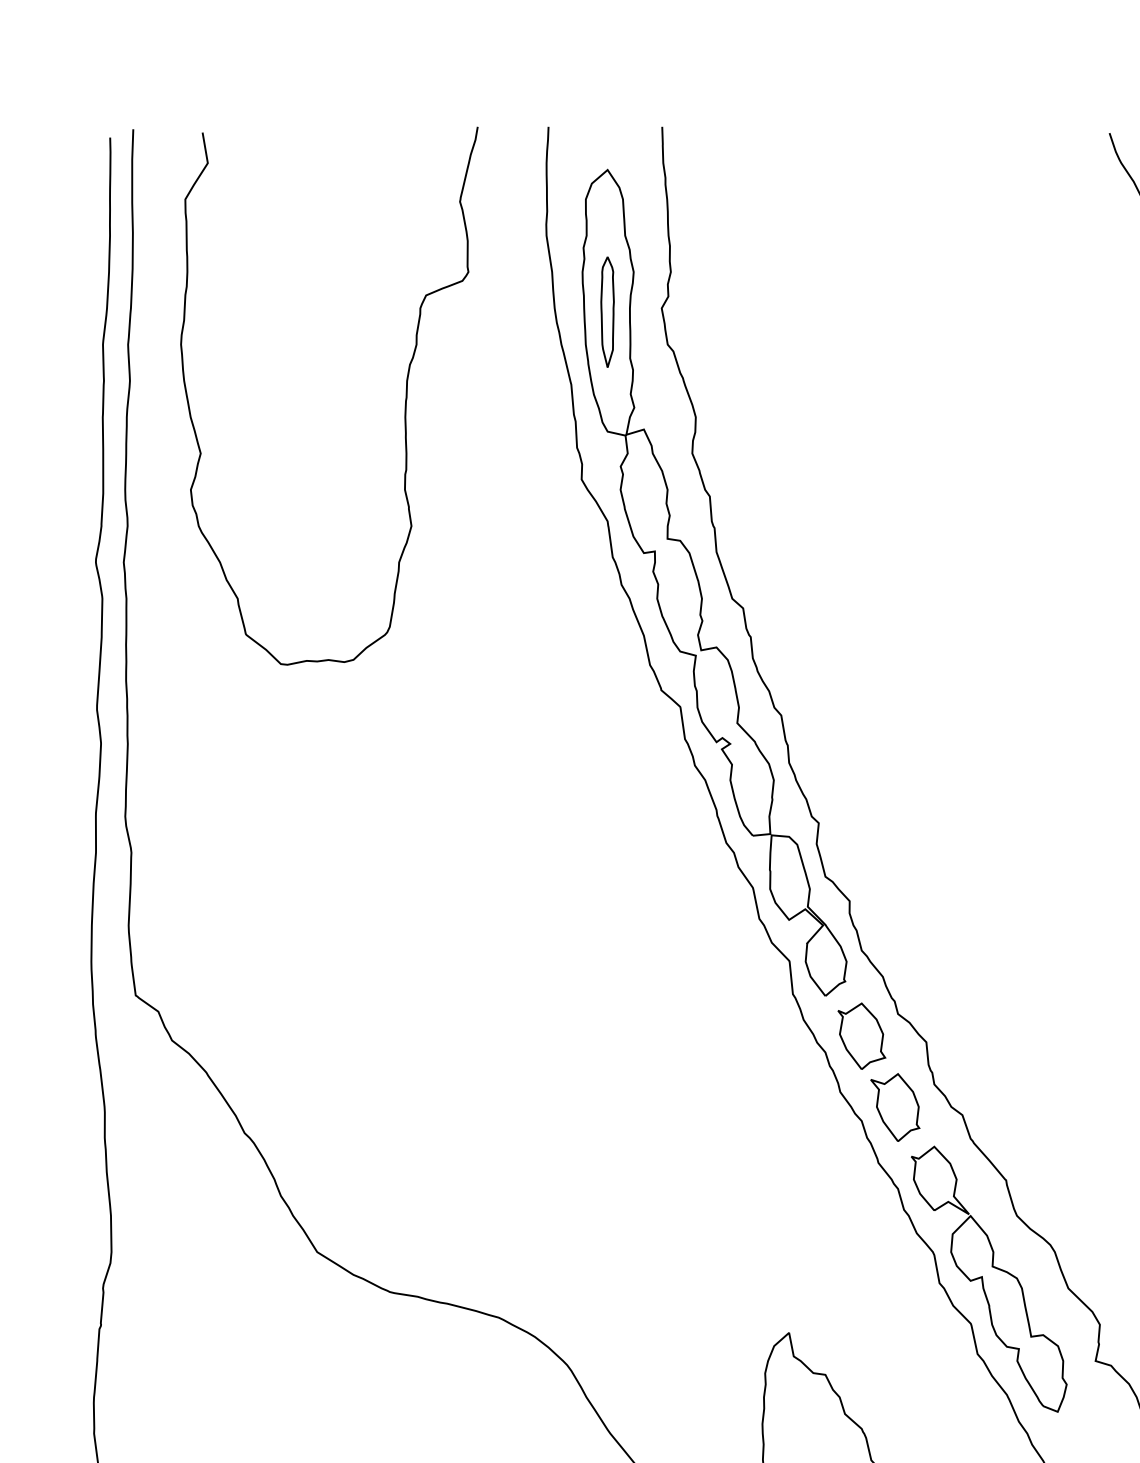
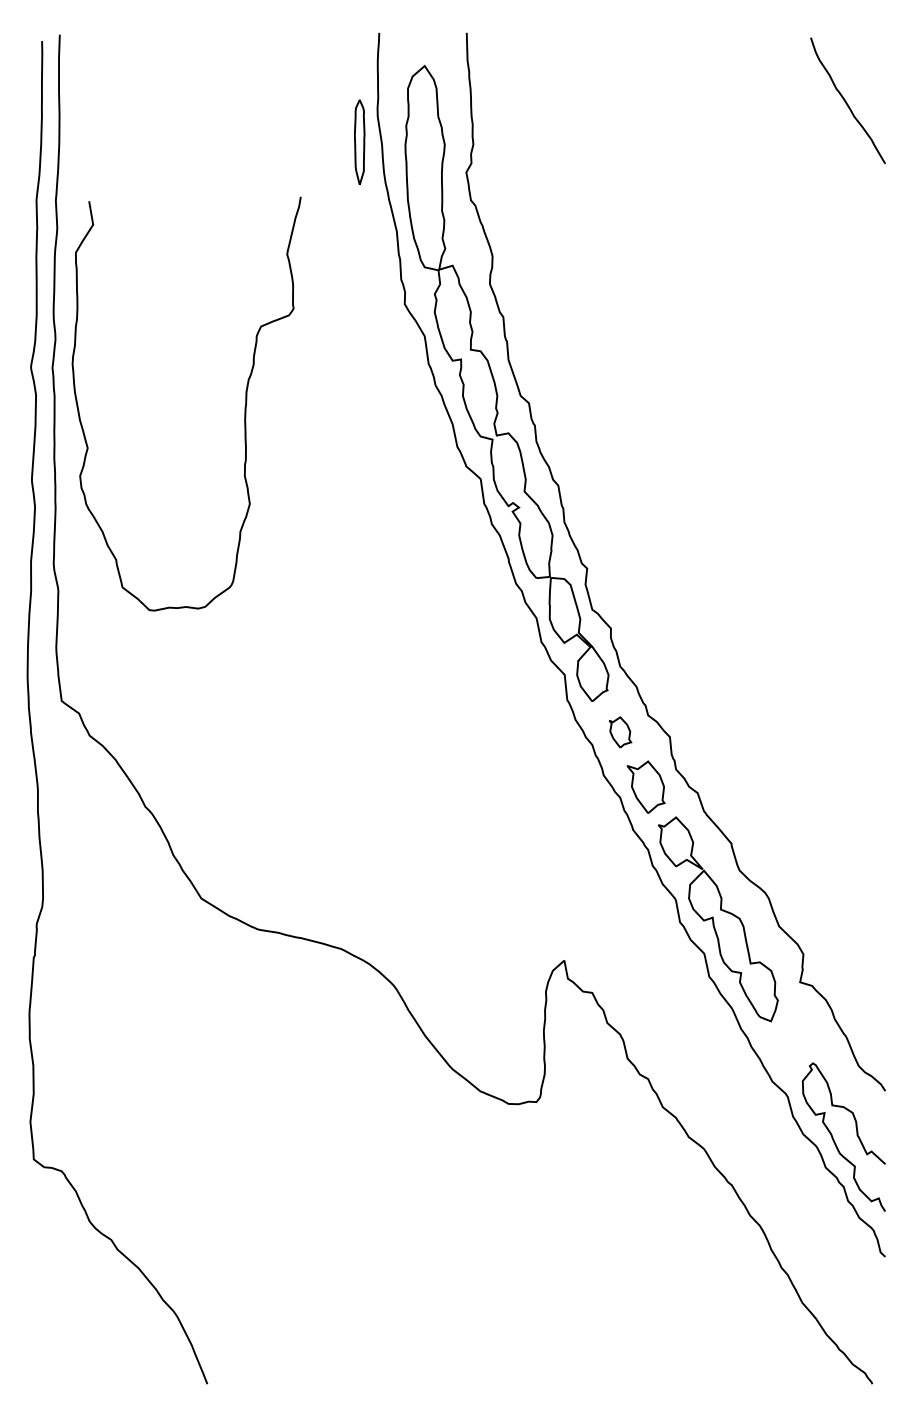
part: (607, 310) -> (359, 141), moved
curve: (404, 400) -> (244, 407), moved
part: (862, 1036) -> (620, 732), size x0.6

